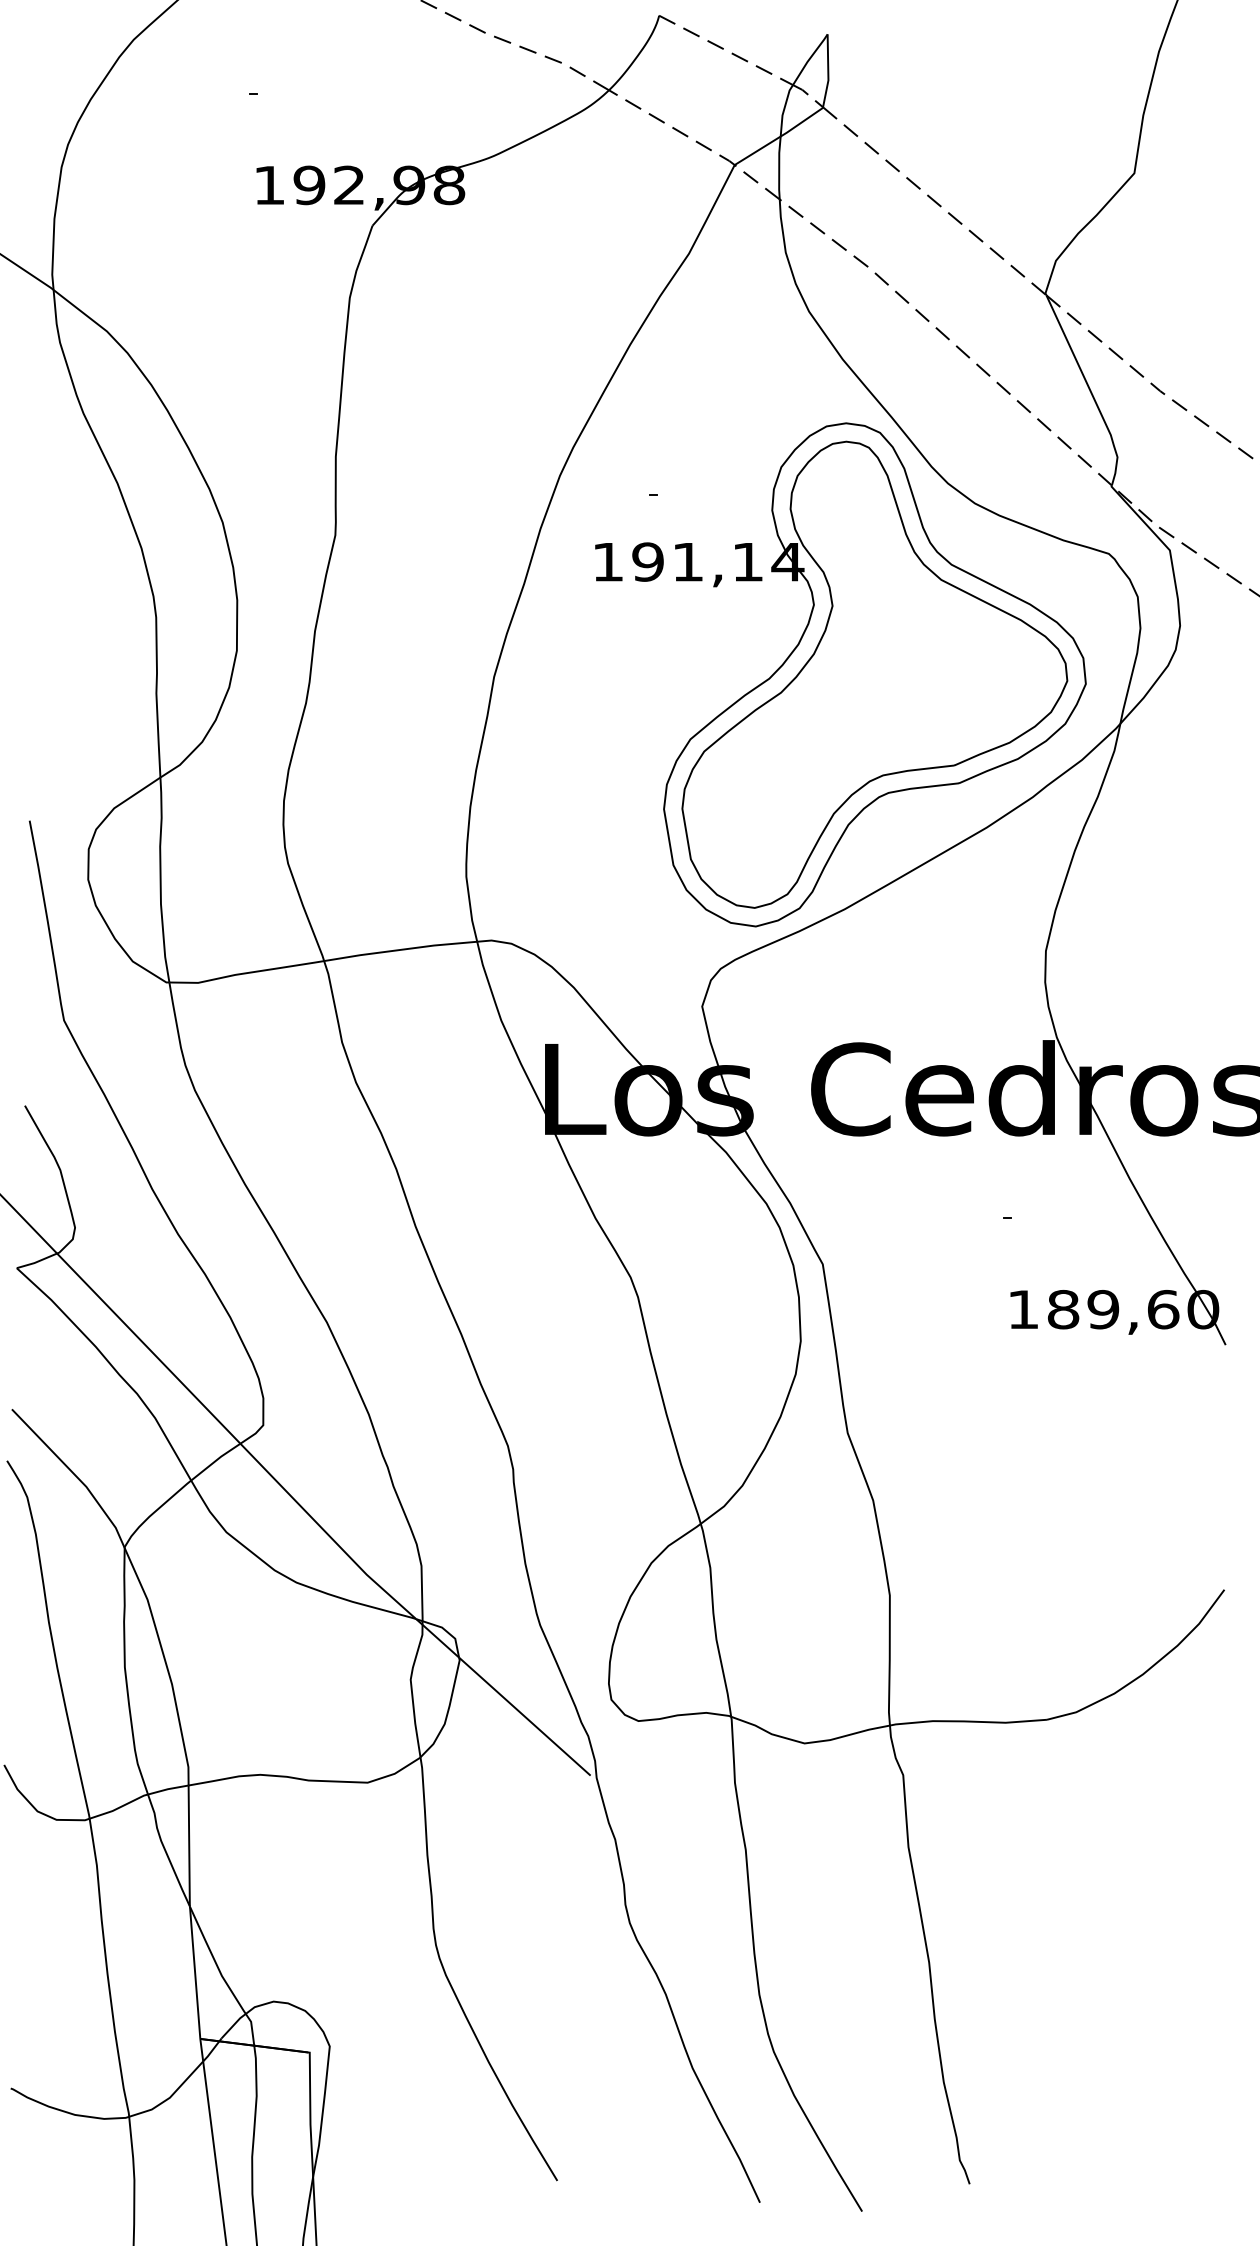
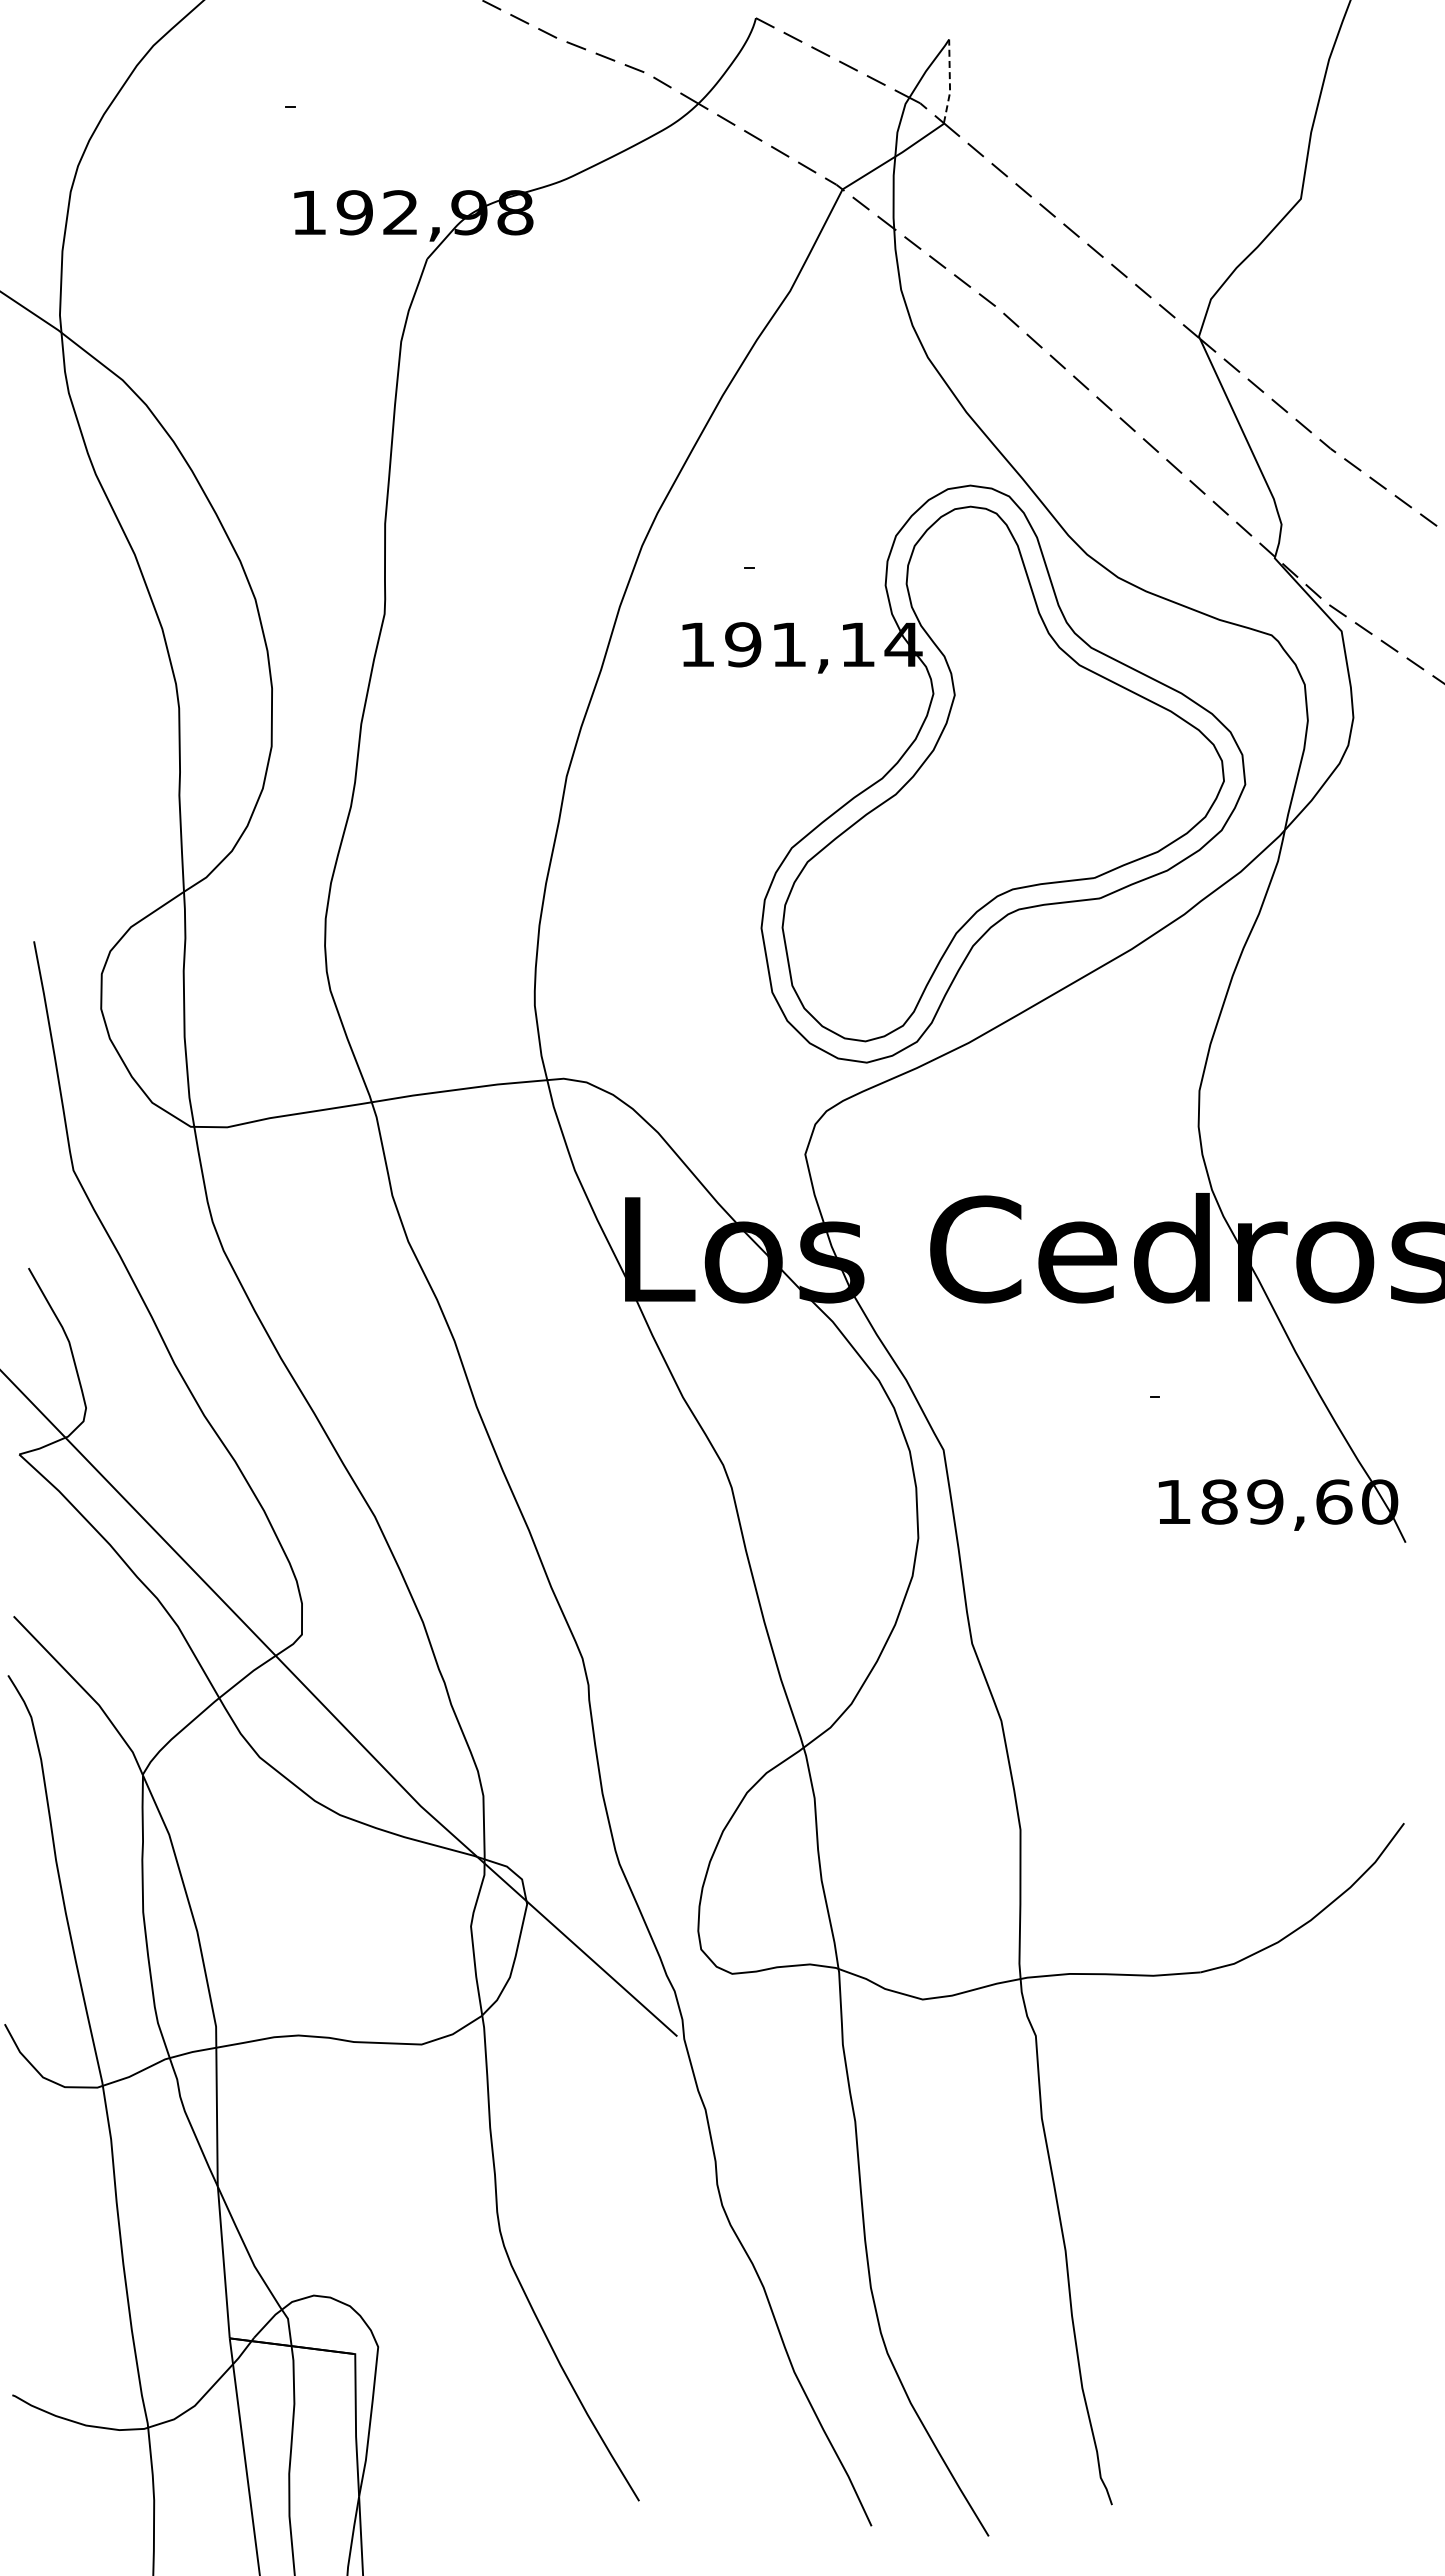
line: (827, 71) -> (949, 82), solid -> dashed

